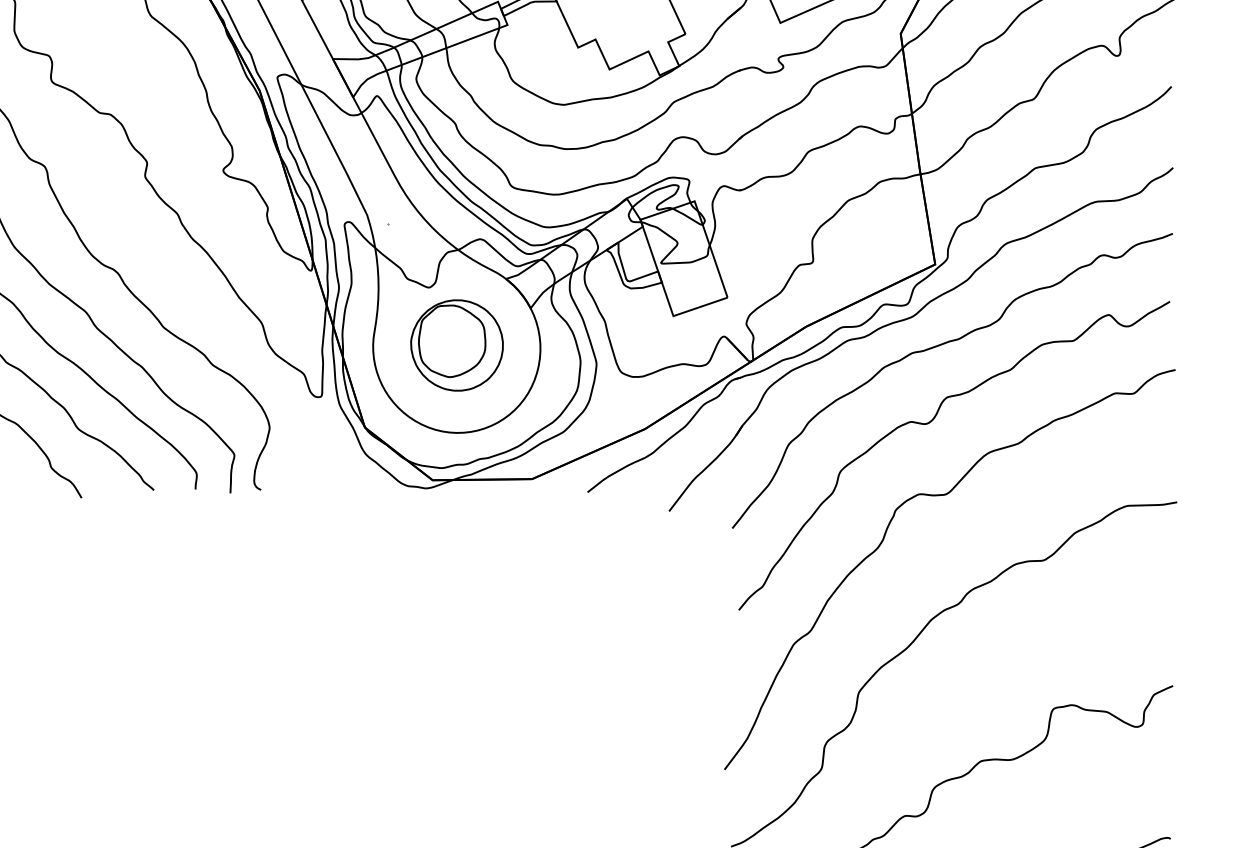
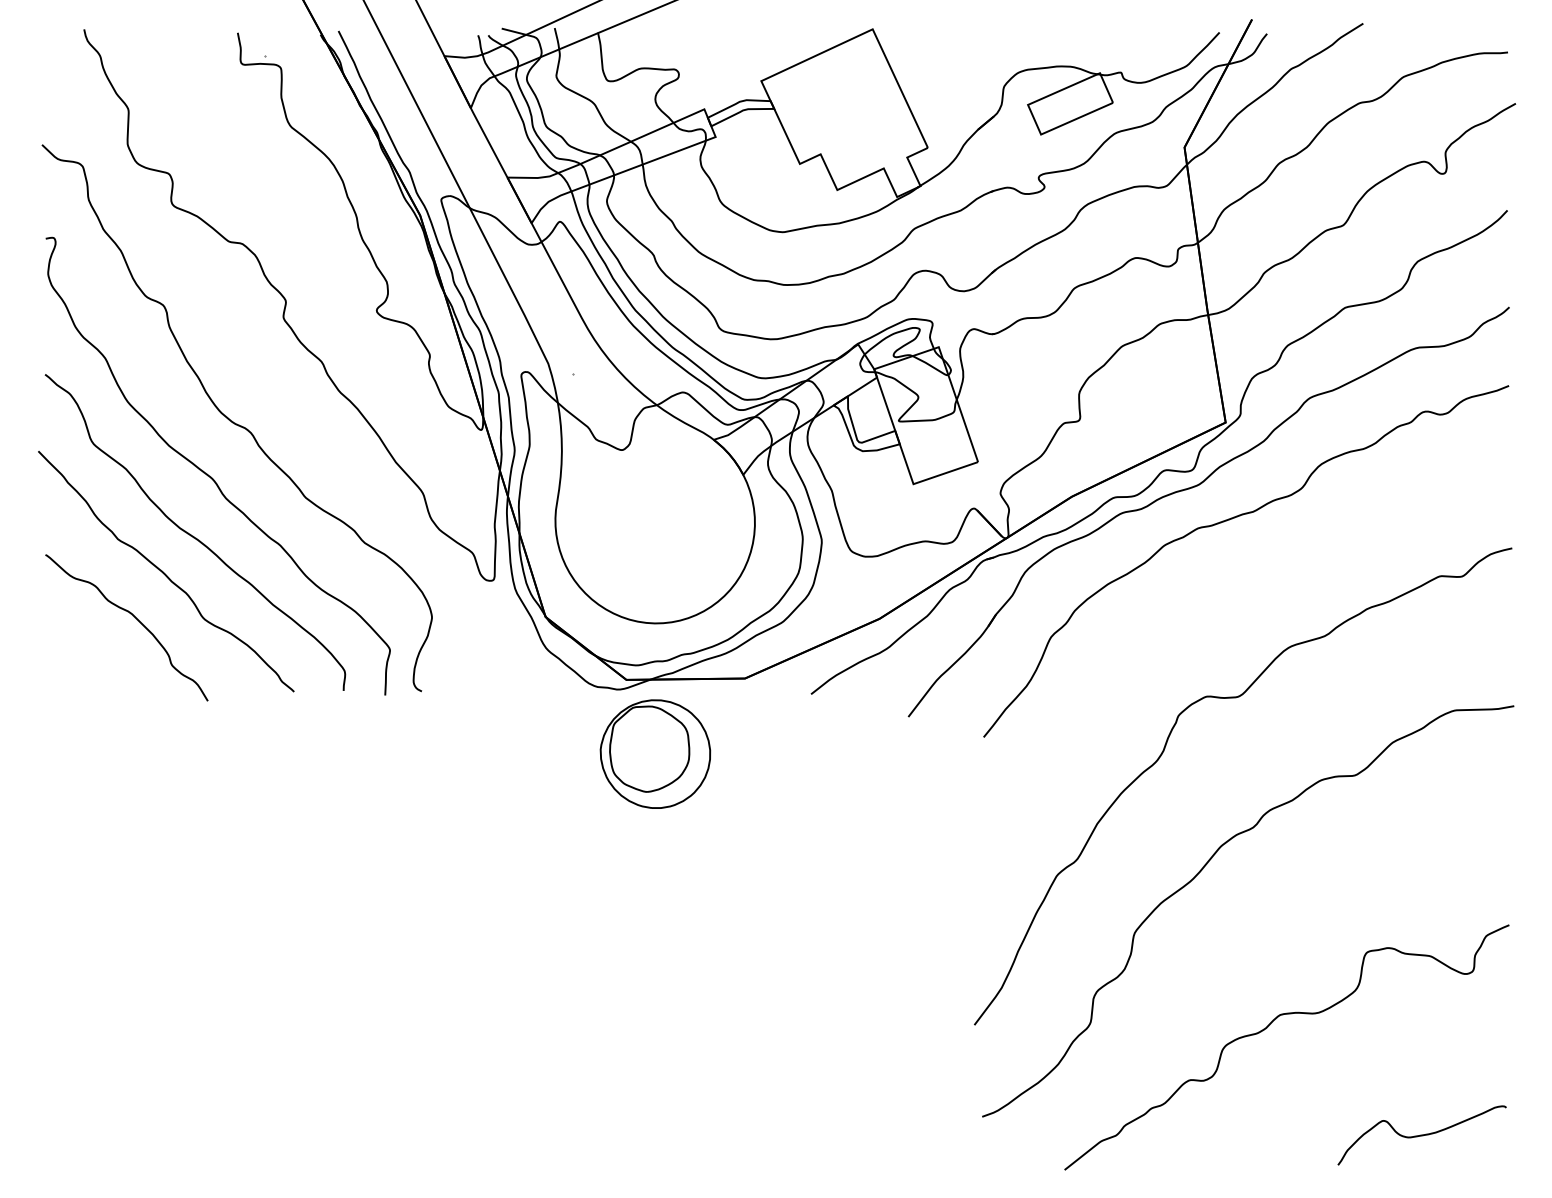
part: (457, 344) -> (655, 753), moved
curve: (931, 422) -> (1221, 610), removed

